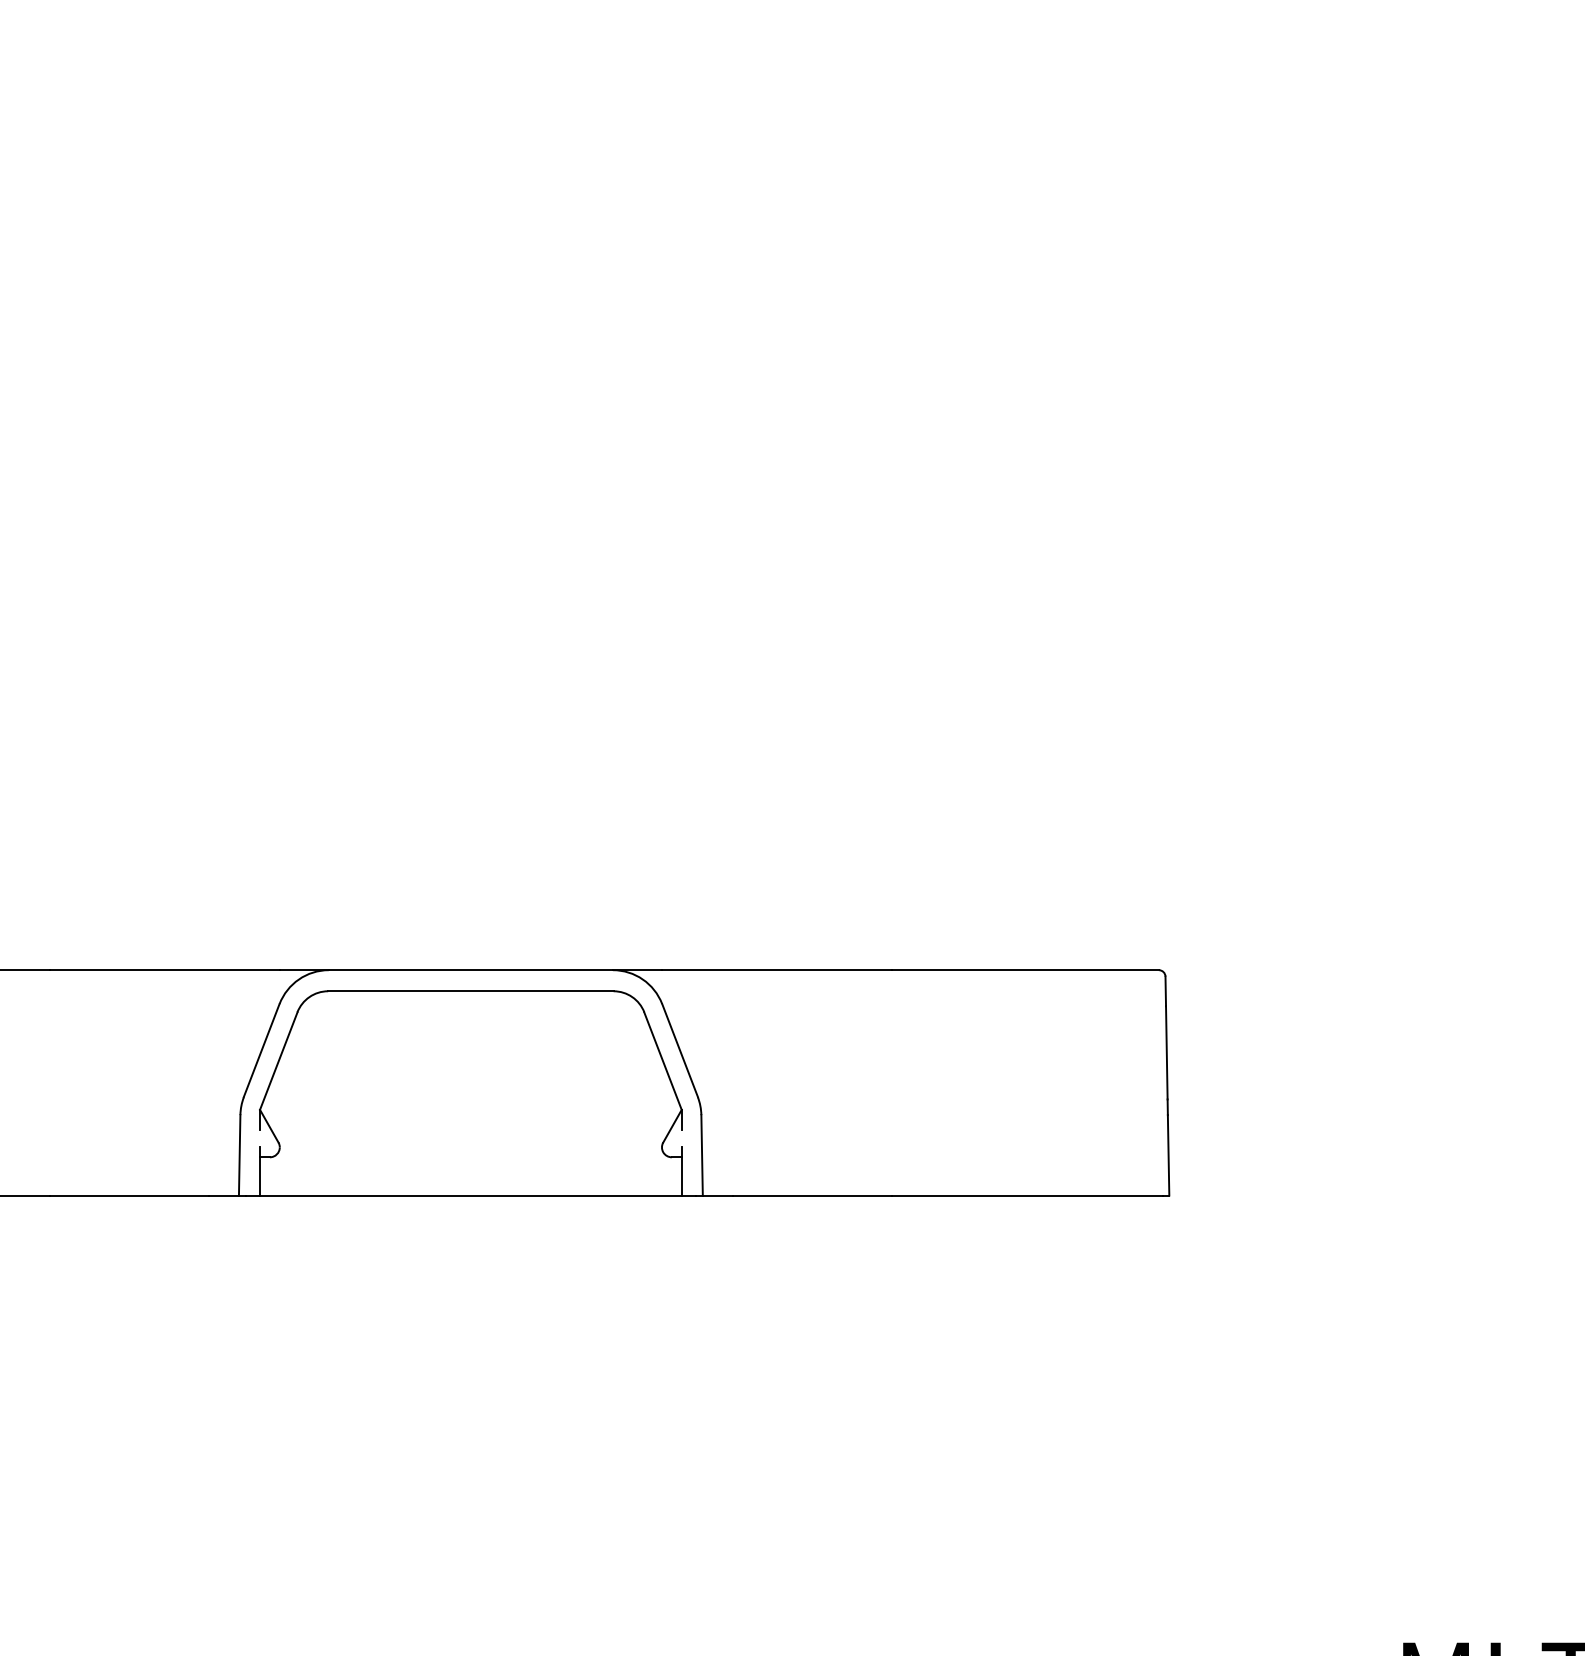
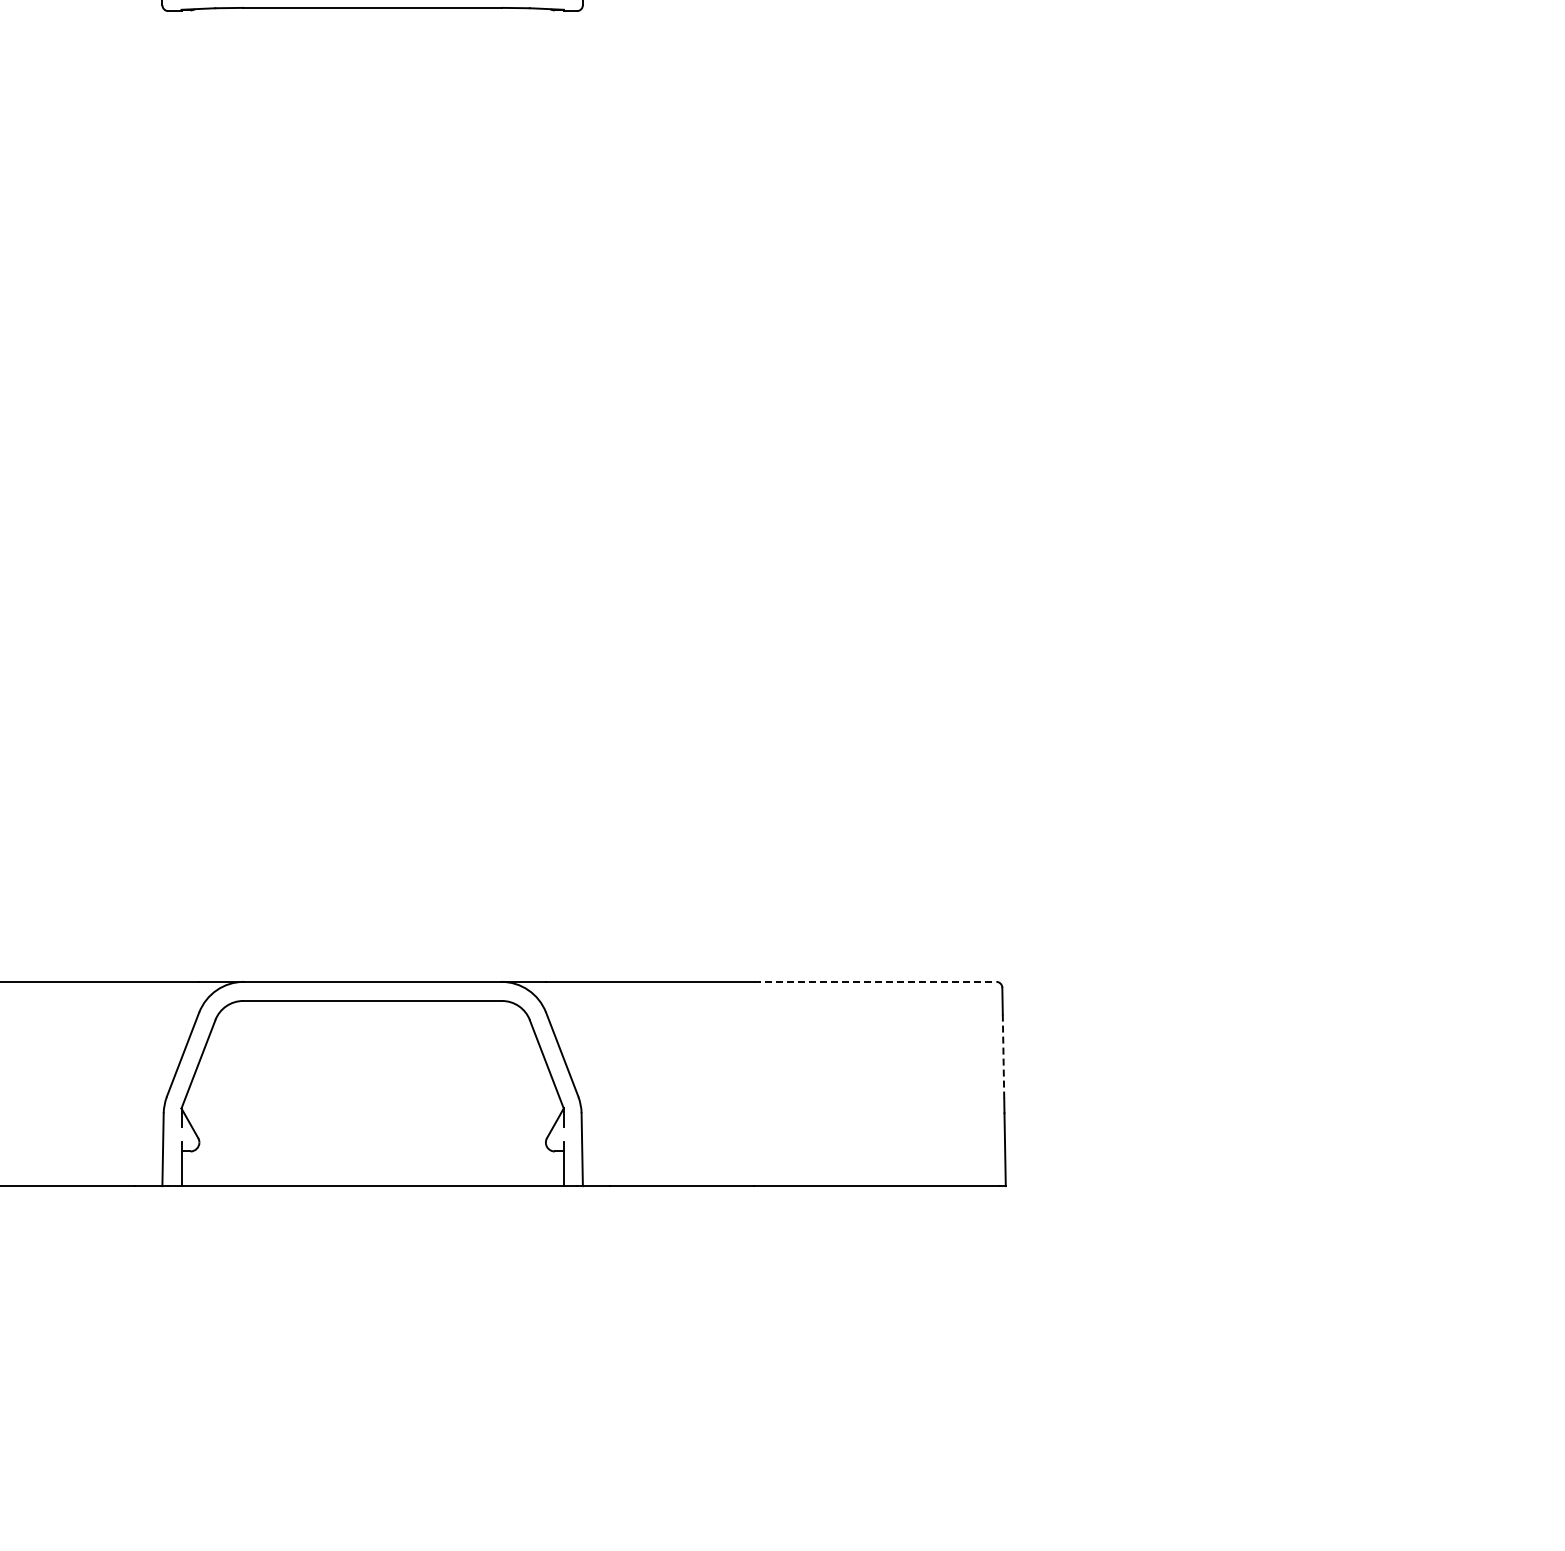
line: (1025, 969) -> (875, 981), solid -> dashed
line: (1166, 1053) -> (1003, 1057), solid -> dashed

